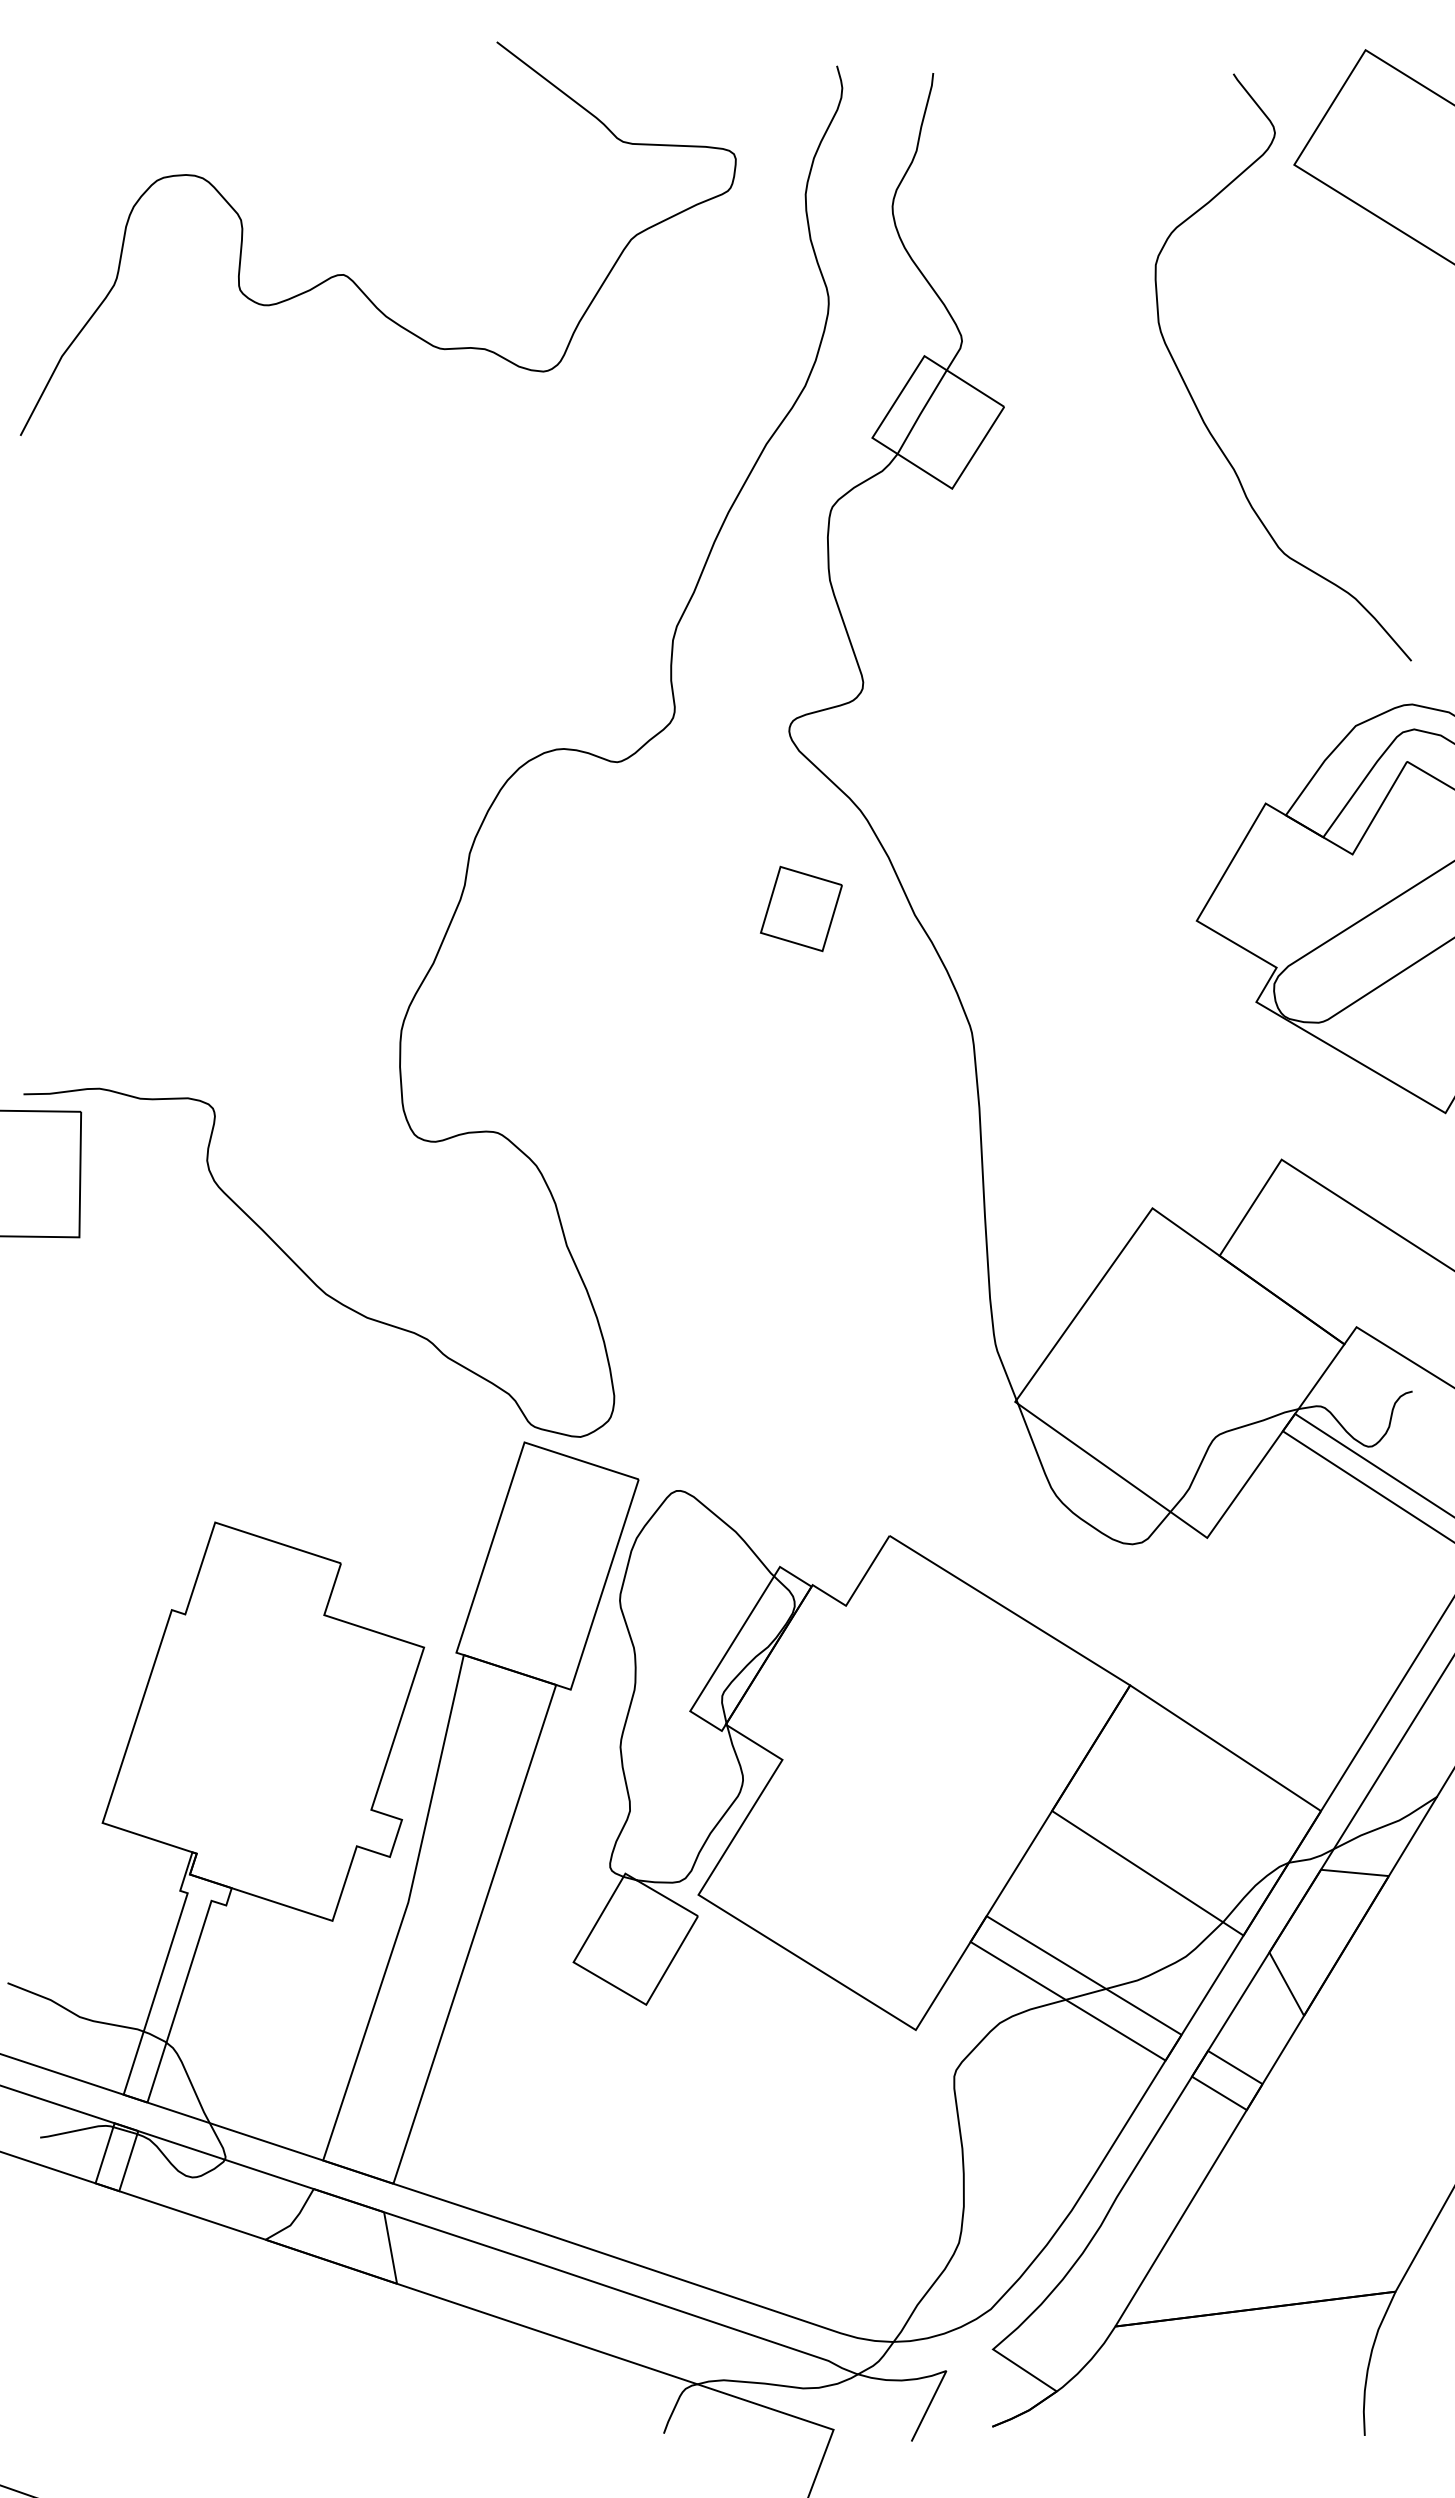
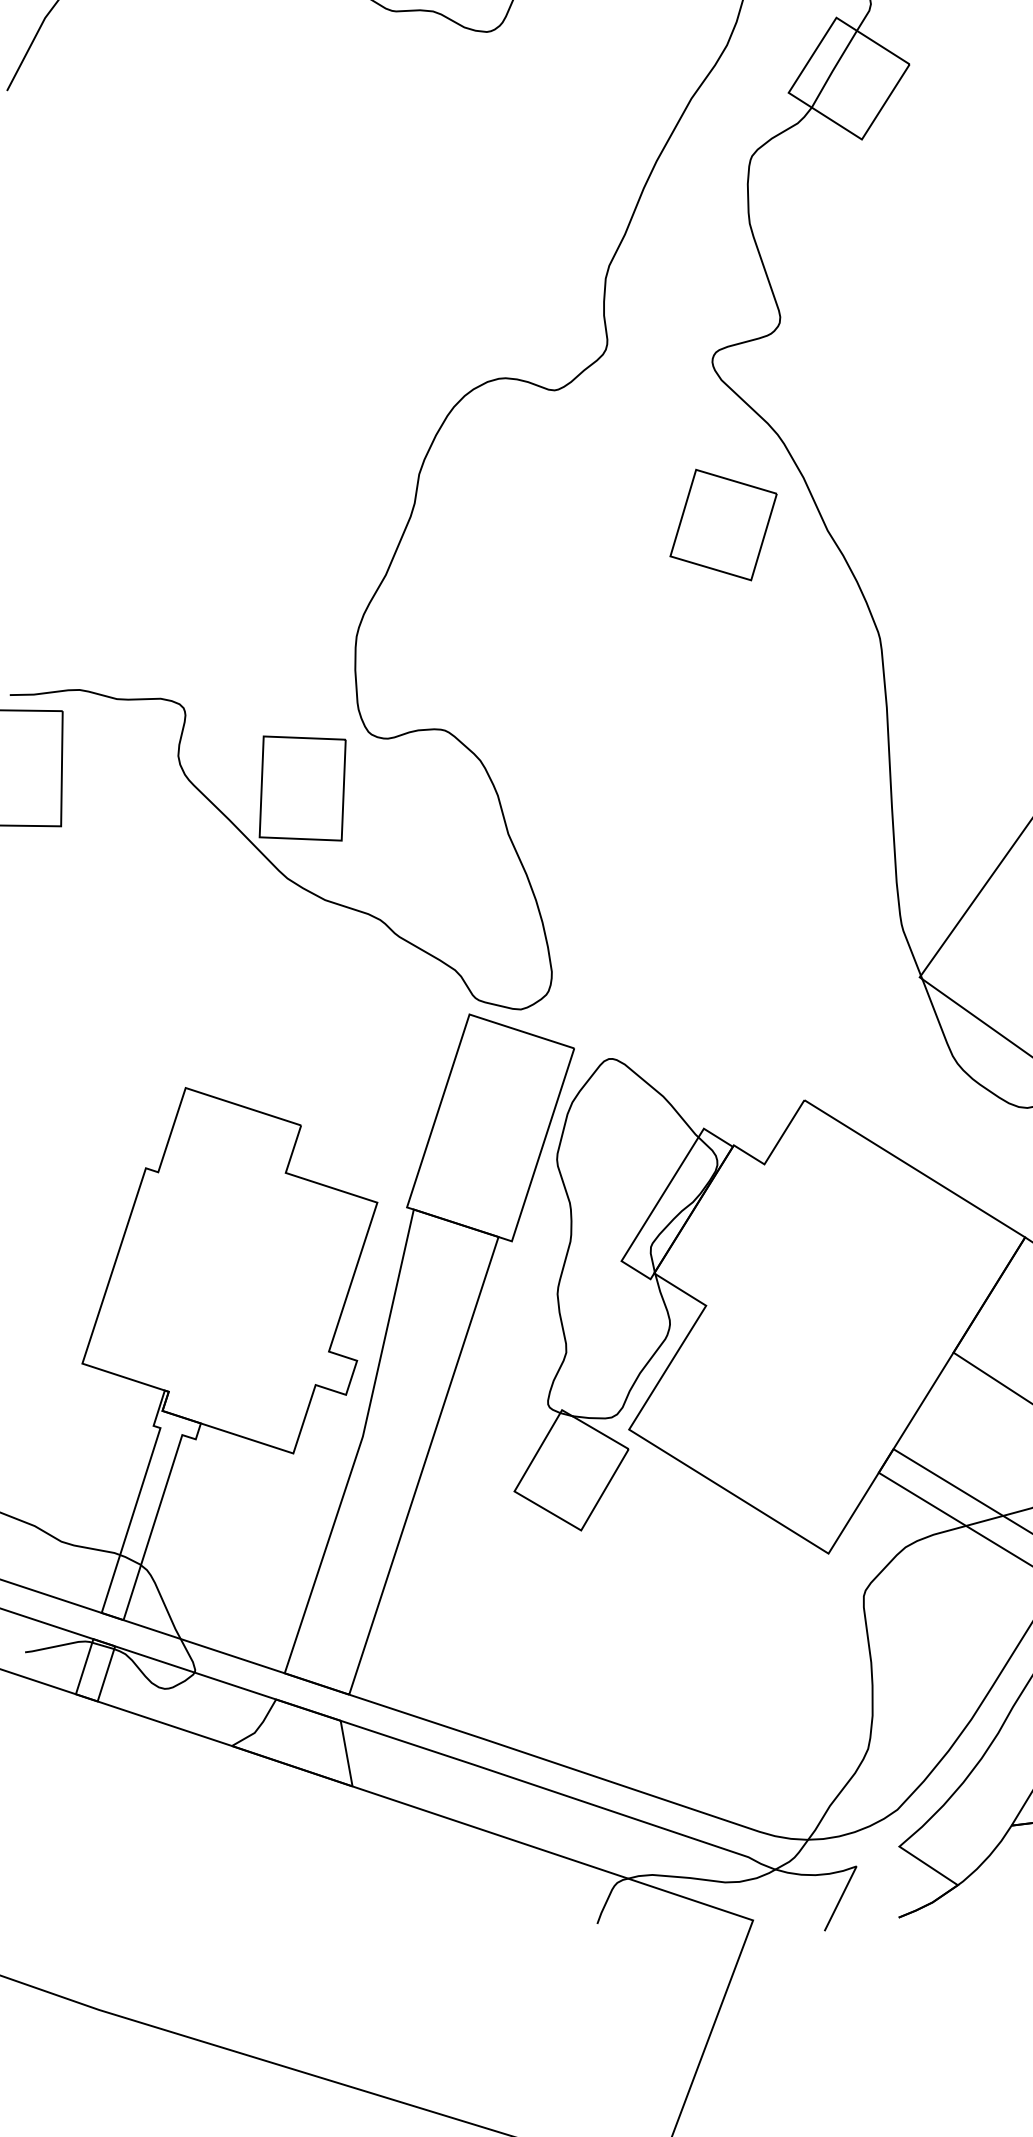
part: (801, 908) -> (723, 524), size x1.43
part: (342, 1195) -> (302, 787), added

